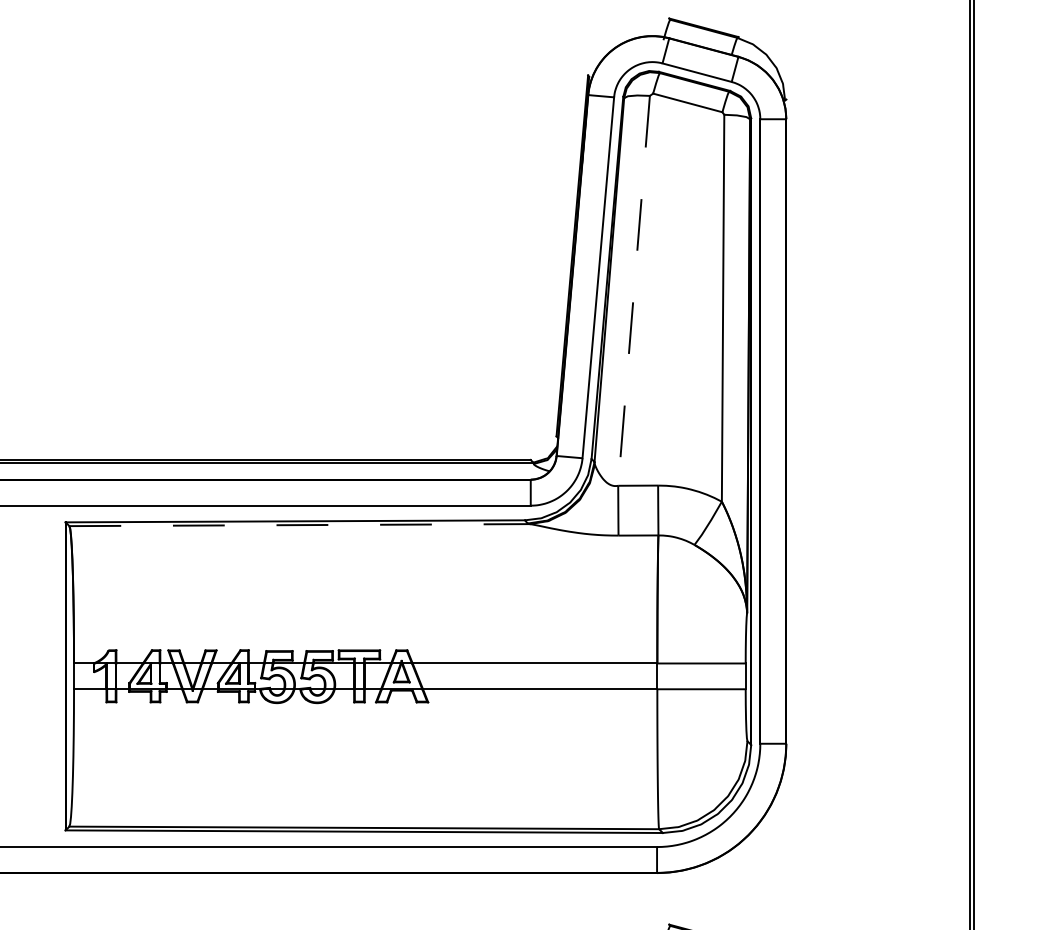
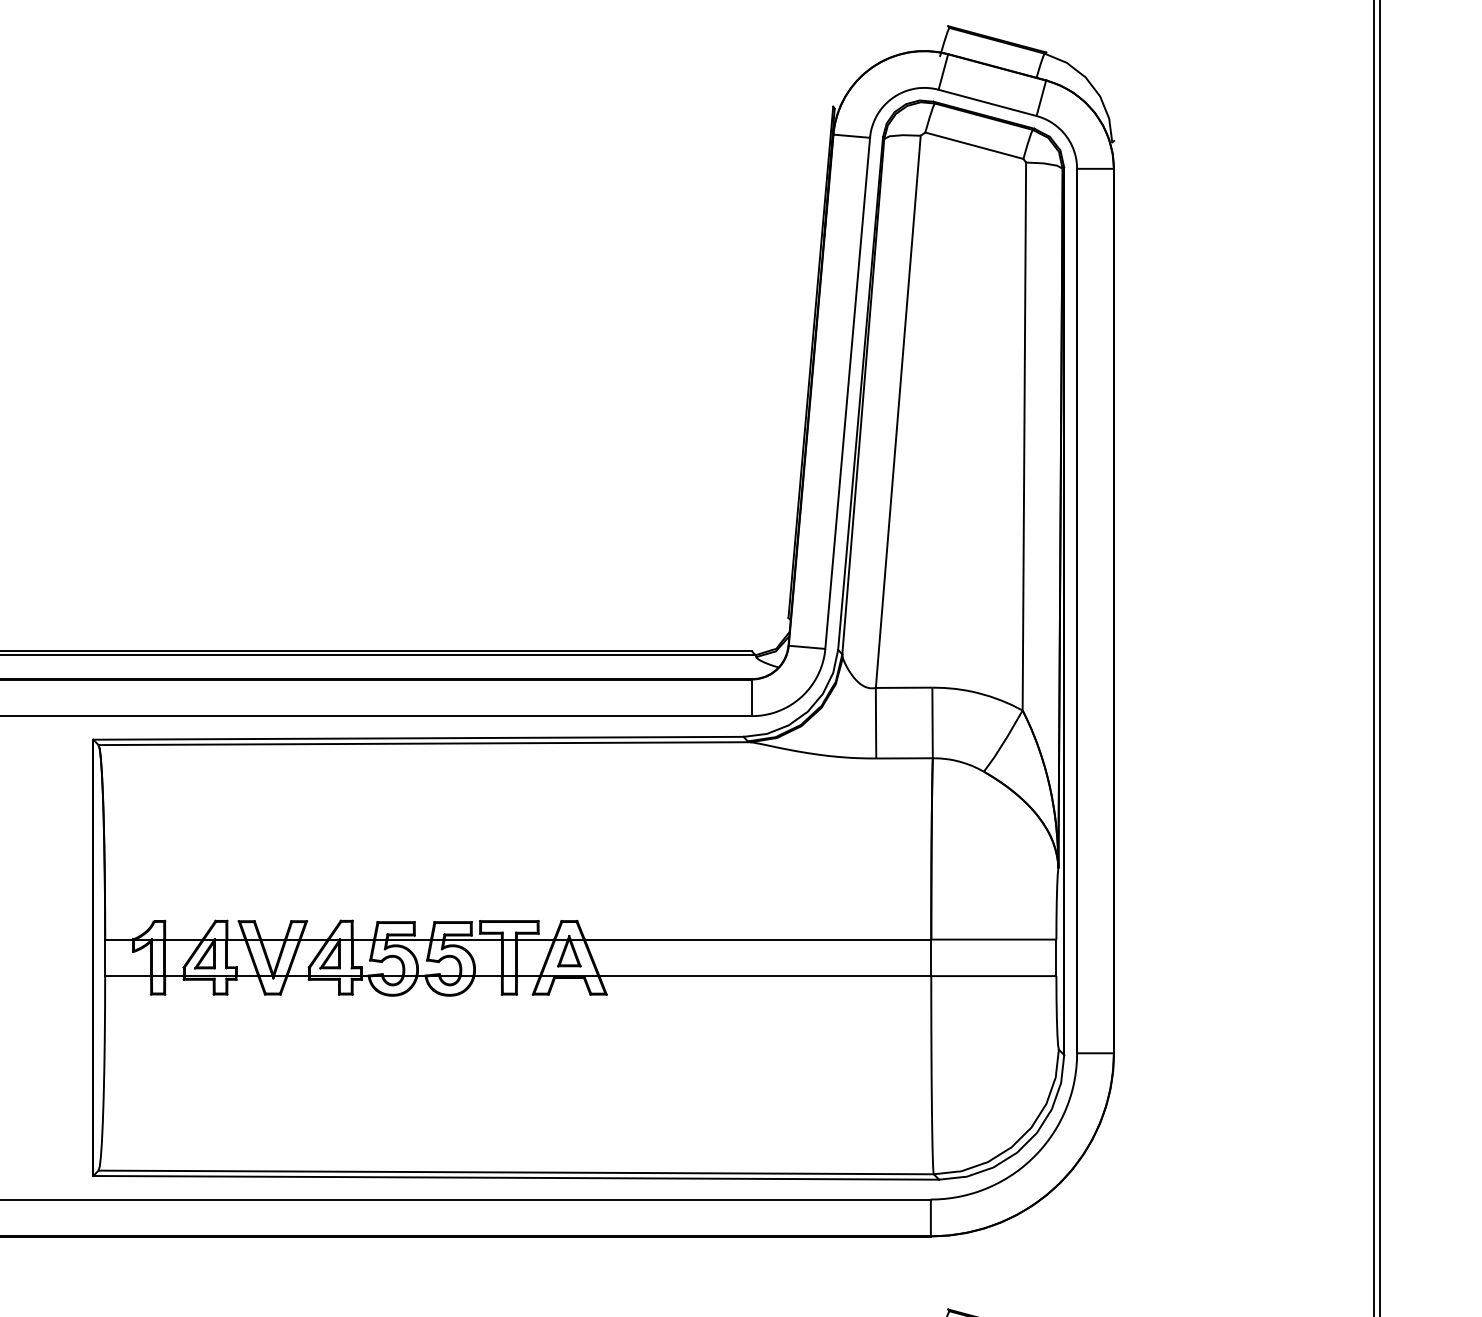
line: (634, 290) -> (898, 411), dashed -> solid
line: (299, 525) -> (424, 743), dashed -> solid

